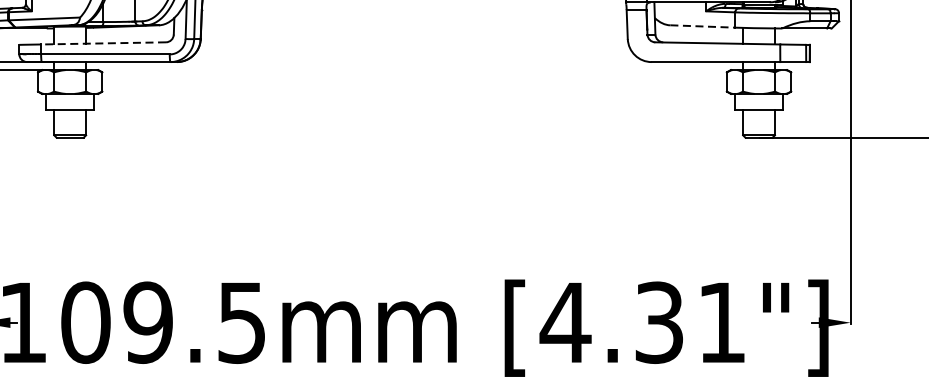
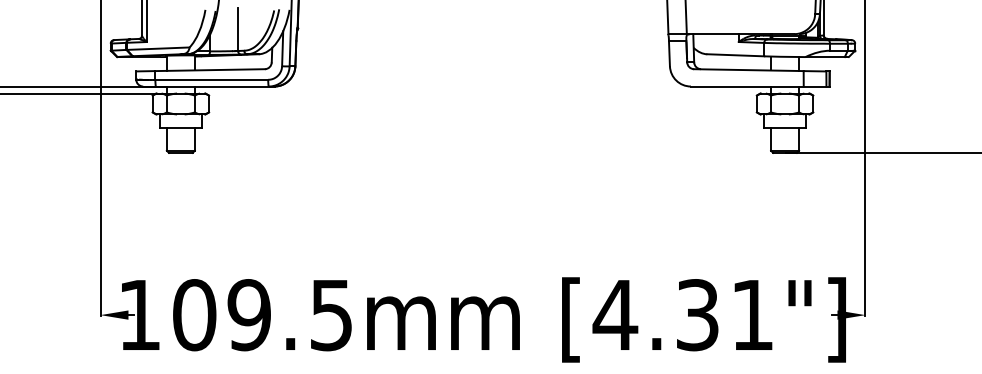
line: (703, 26) -> (736, 55), dashed -> solid
line: (103, 43) -> (210, 70), dashed -> solid

